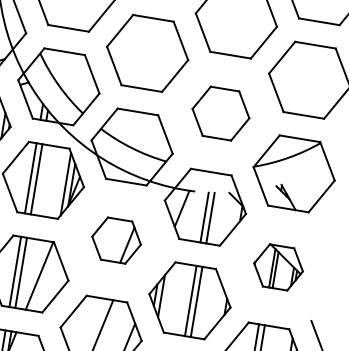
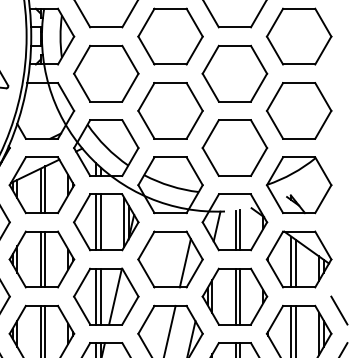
part: (220, 112) -> (234, 147), size x1.43
part: (116, 240) -> (170, 259), size x1.67
part: (277, 267) -> (298, 259), size x1.67

